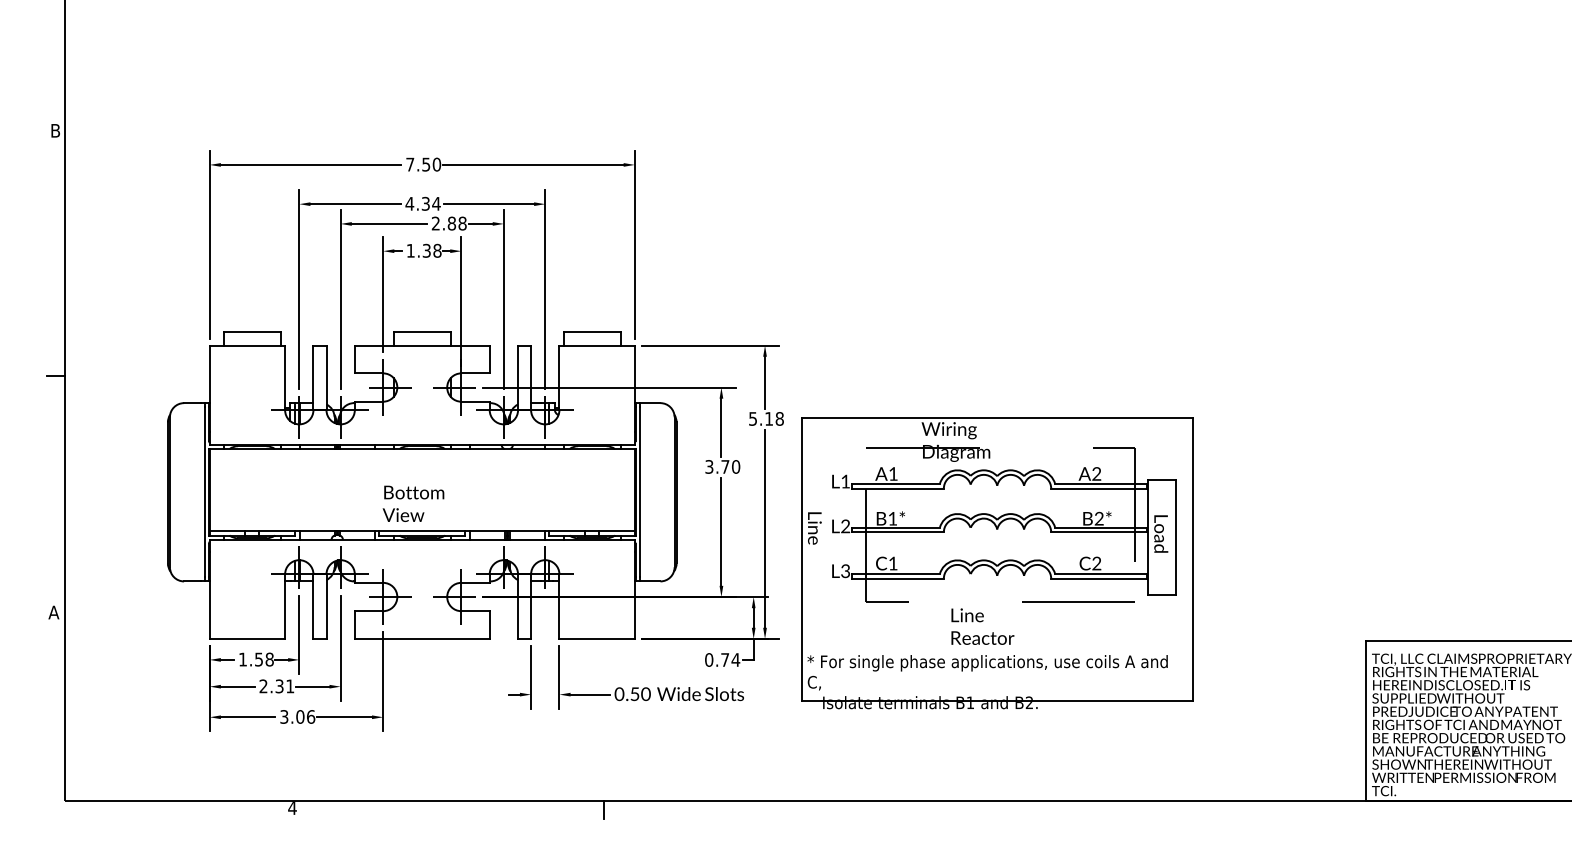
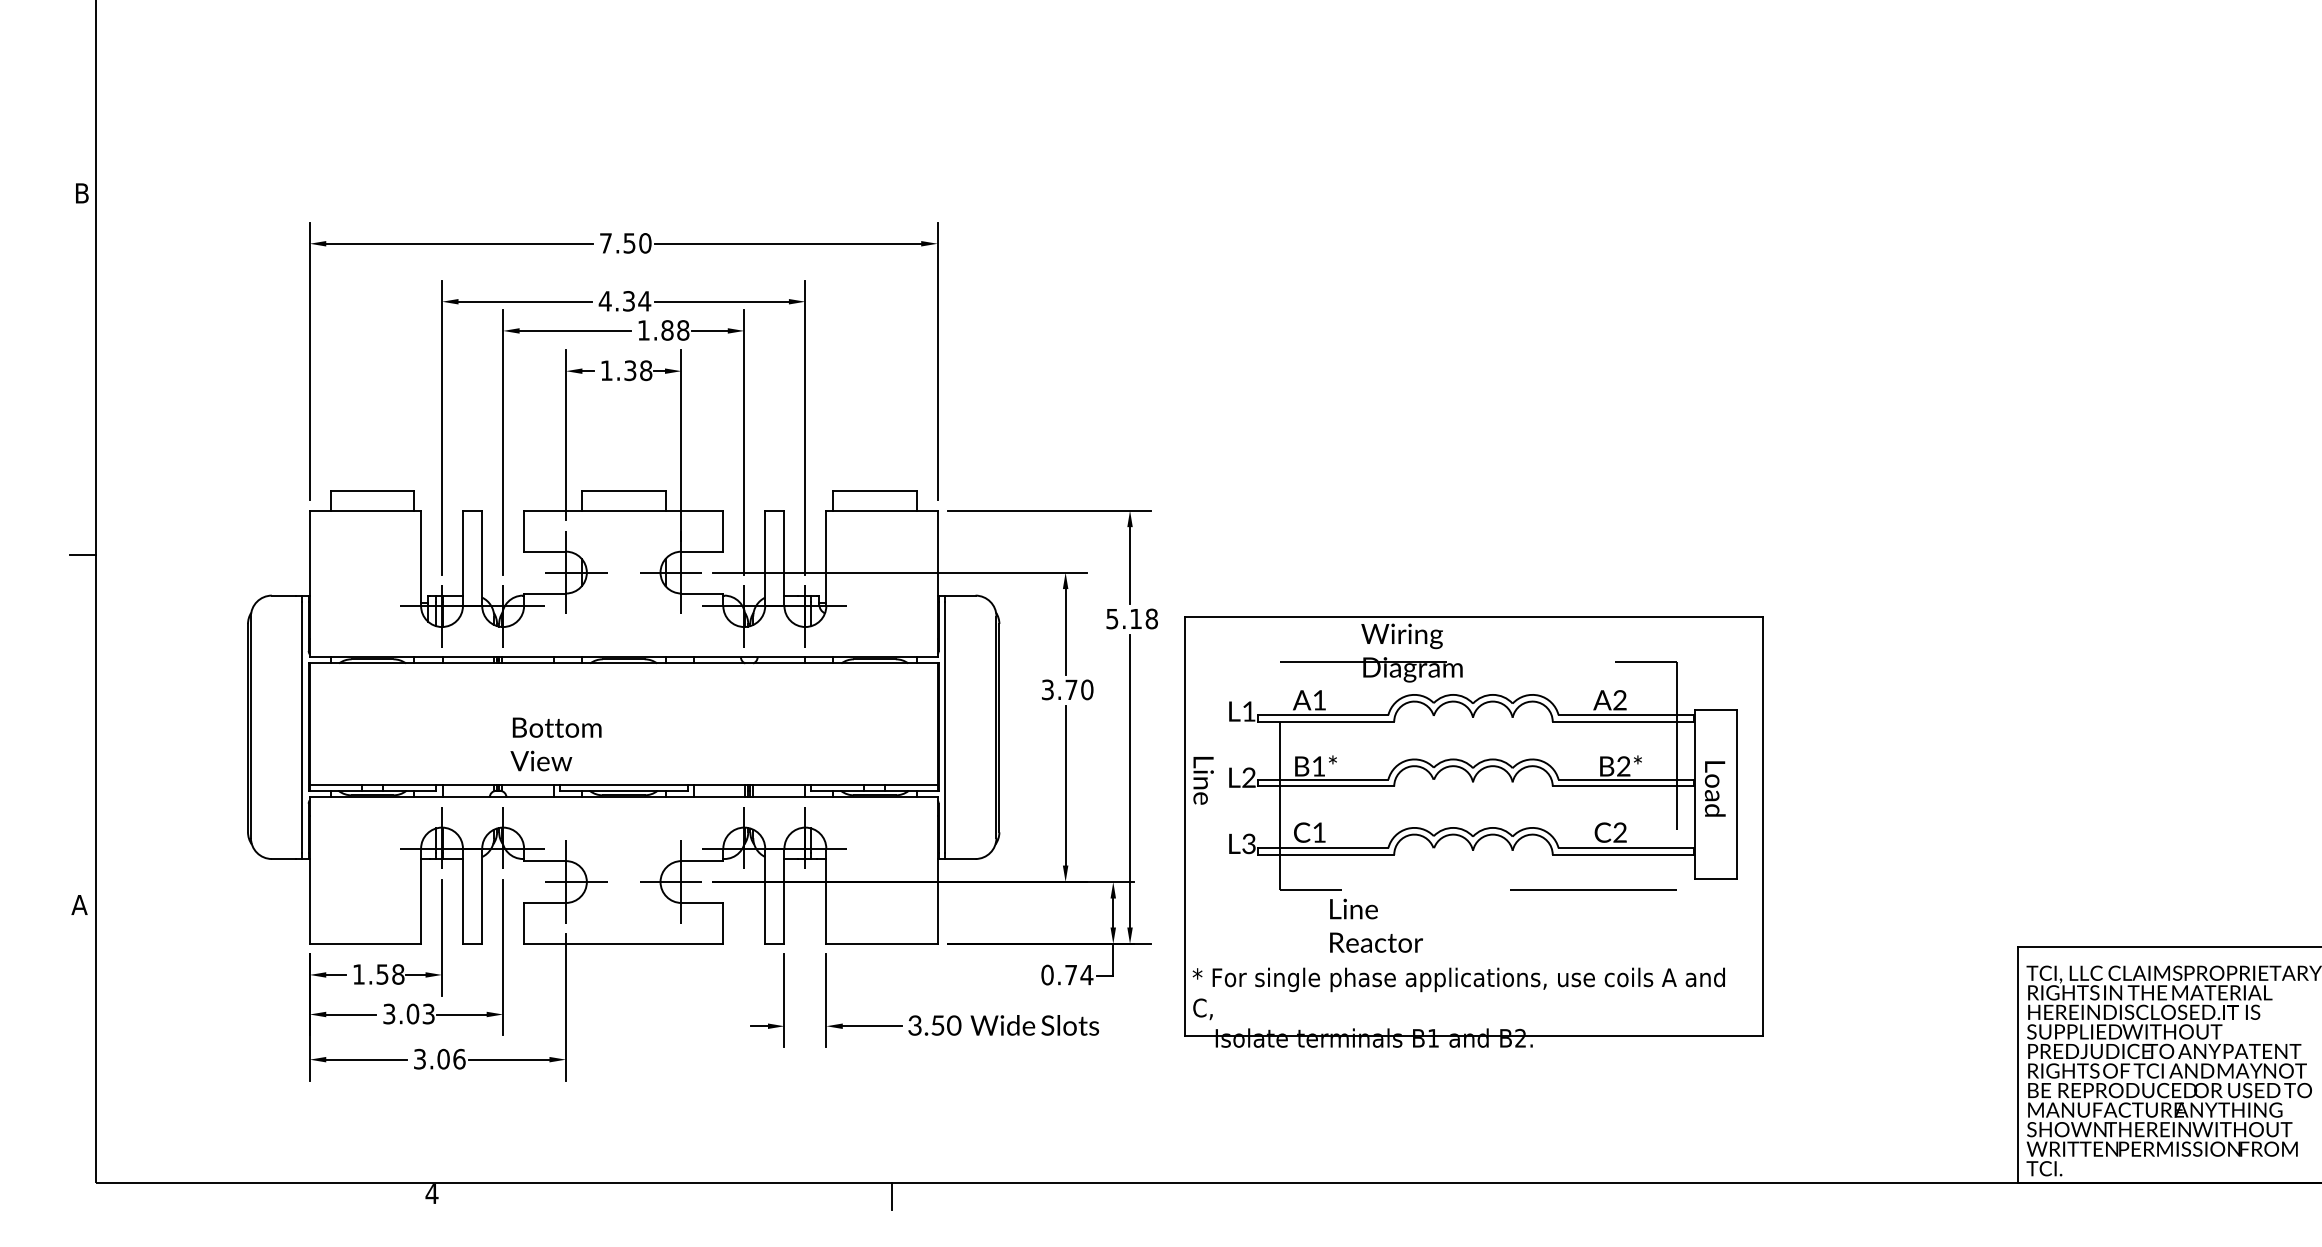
text: (435, 223) -> (643, 330), 2.88 -> 1.88
text: (413, 503) -> (556, 743), moved
text: (982, 626) -> (1375, 925), moved
text: (276, 686) -> (408, 1014), 2.31 -> 3.03
text: (619, 693) -> (915, 1024), 0.50 -> 3.50

